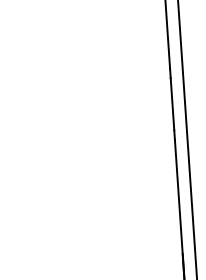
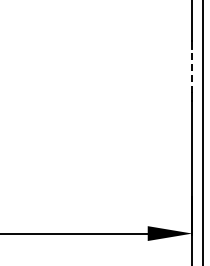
line: (172, 104) -> (192, 71), solid -> dashed

